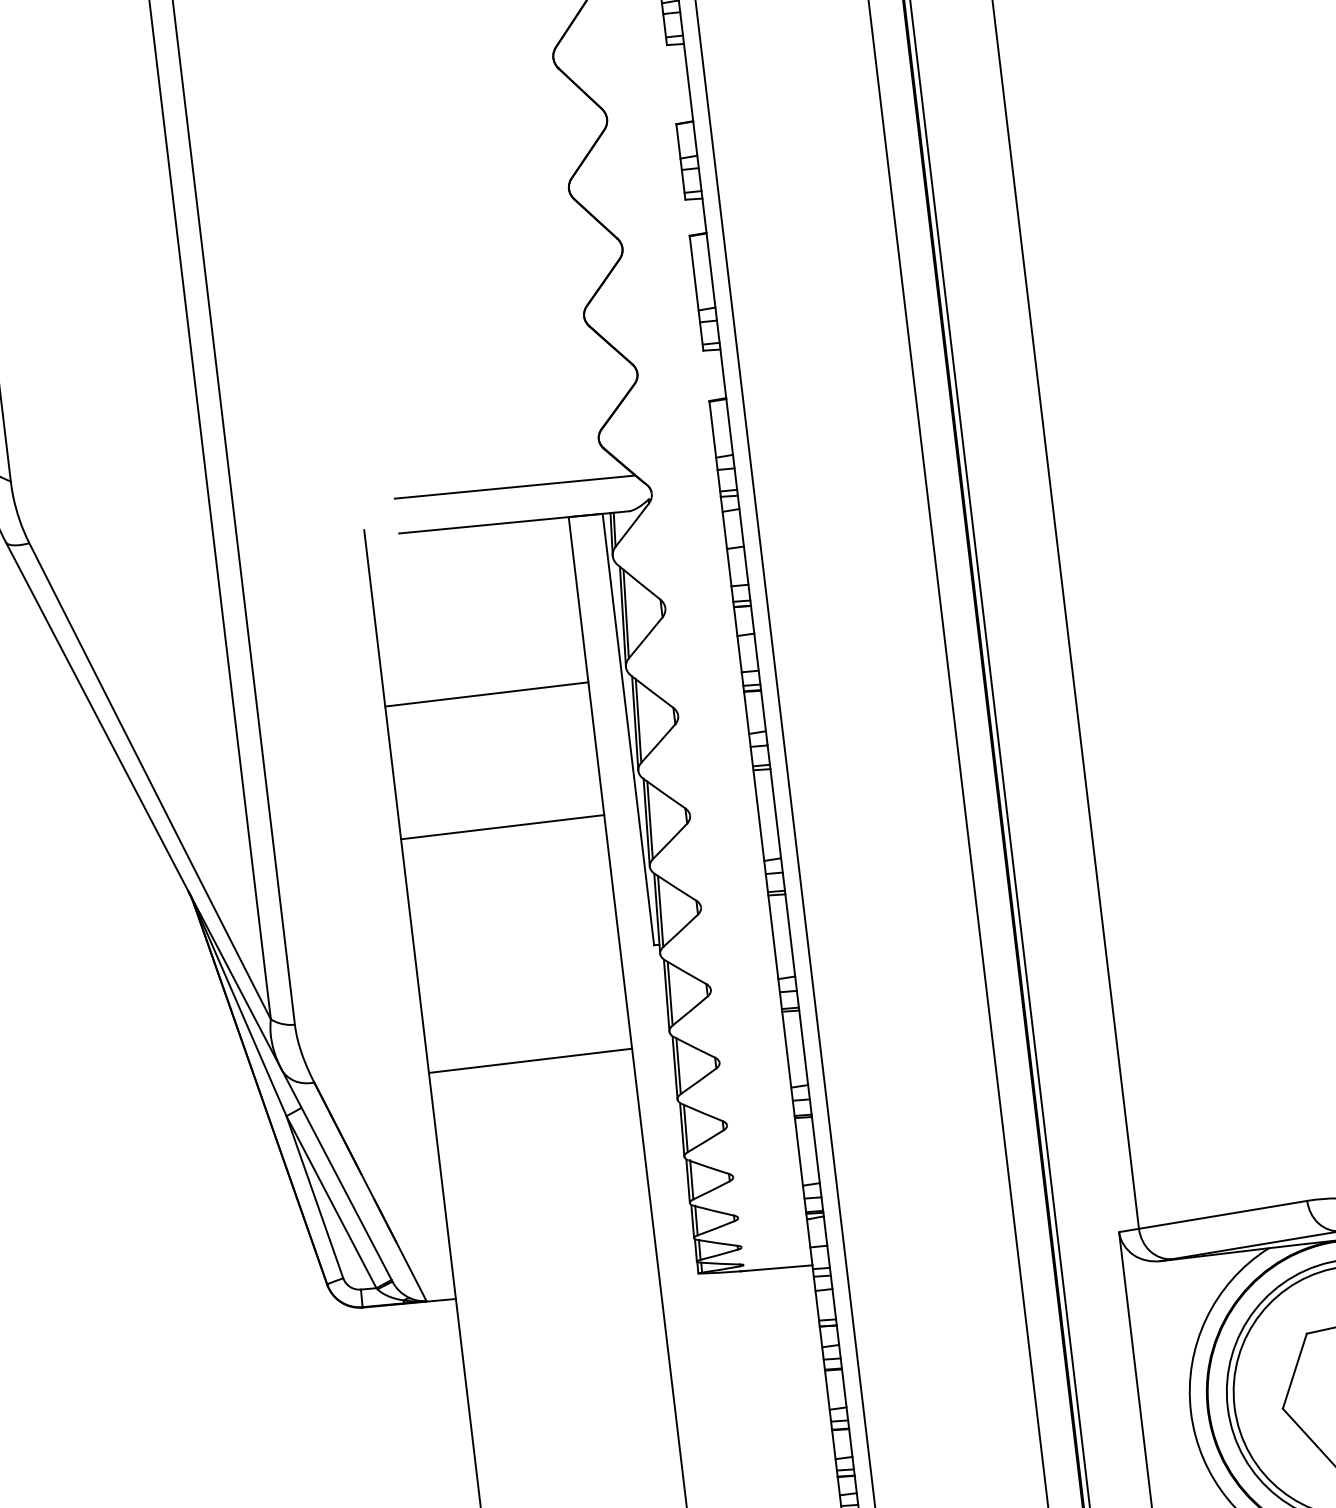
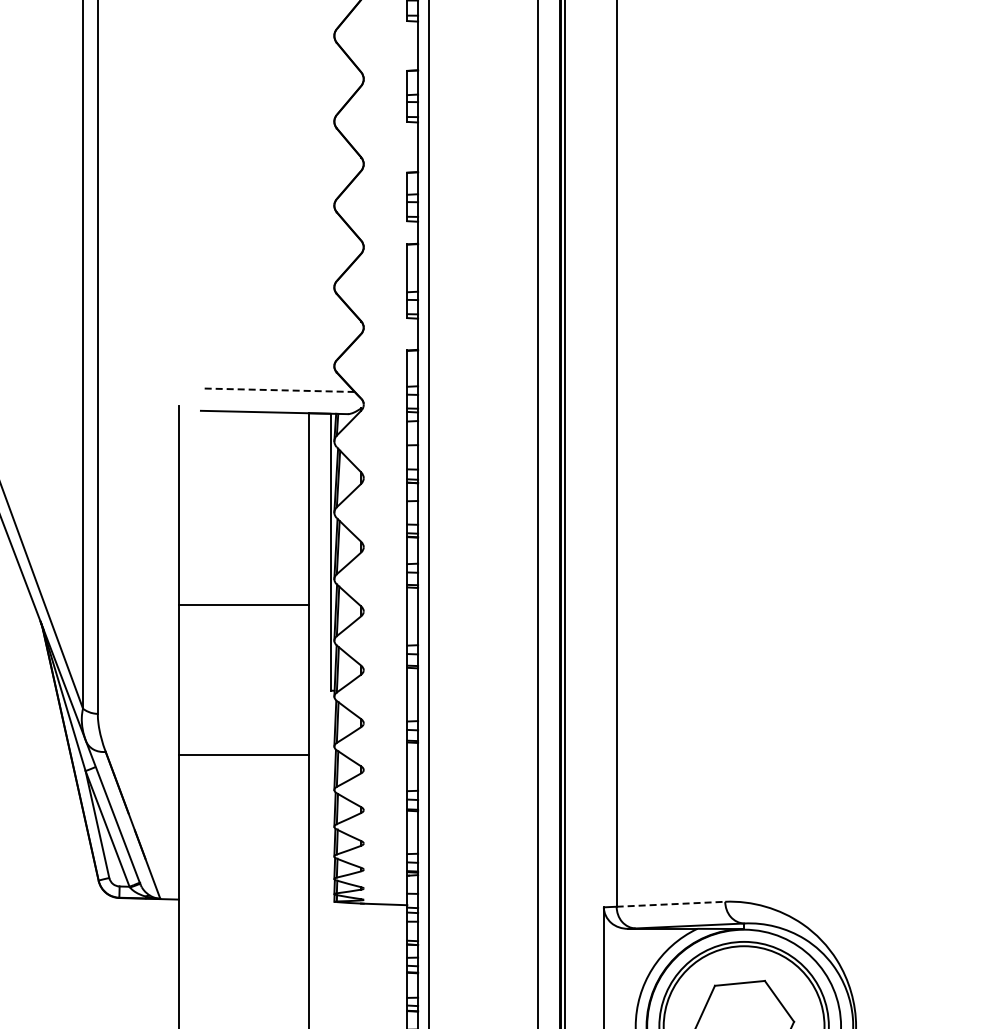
line: (514, 487) -> (277, 390), solid -> dashed
line: (487, 694) -> (244, 519), removed
line: (1224, 1215) -> (671, 904), solid -> dashed

